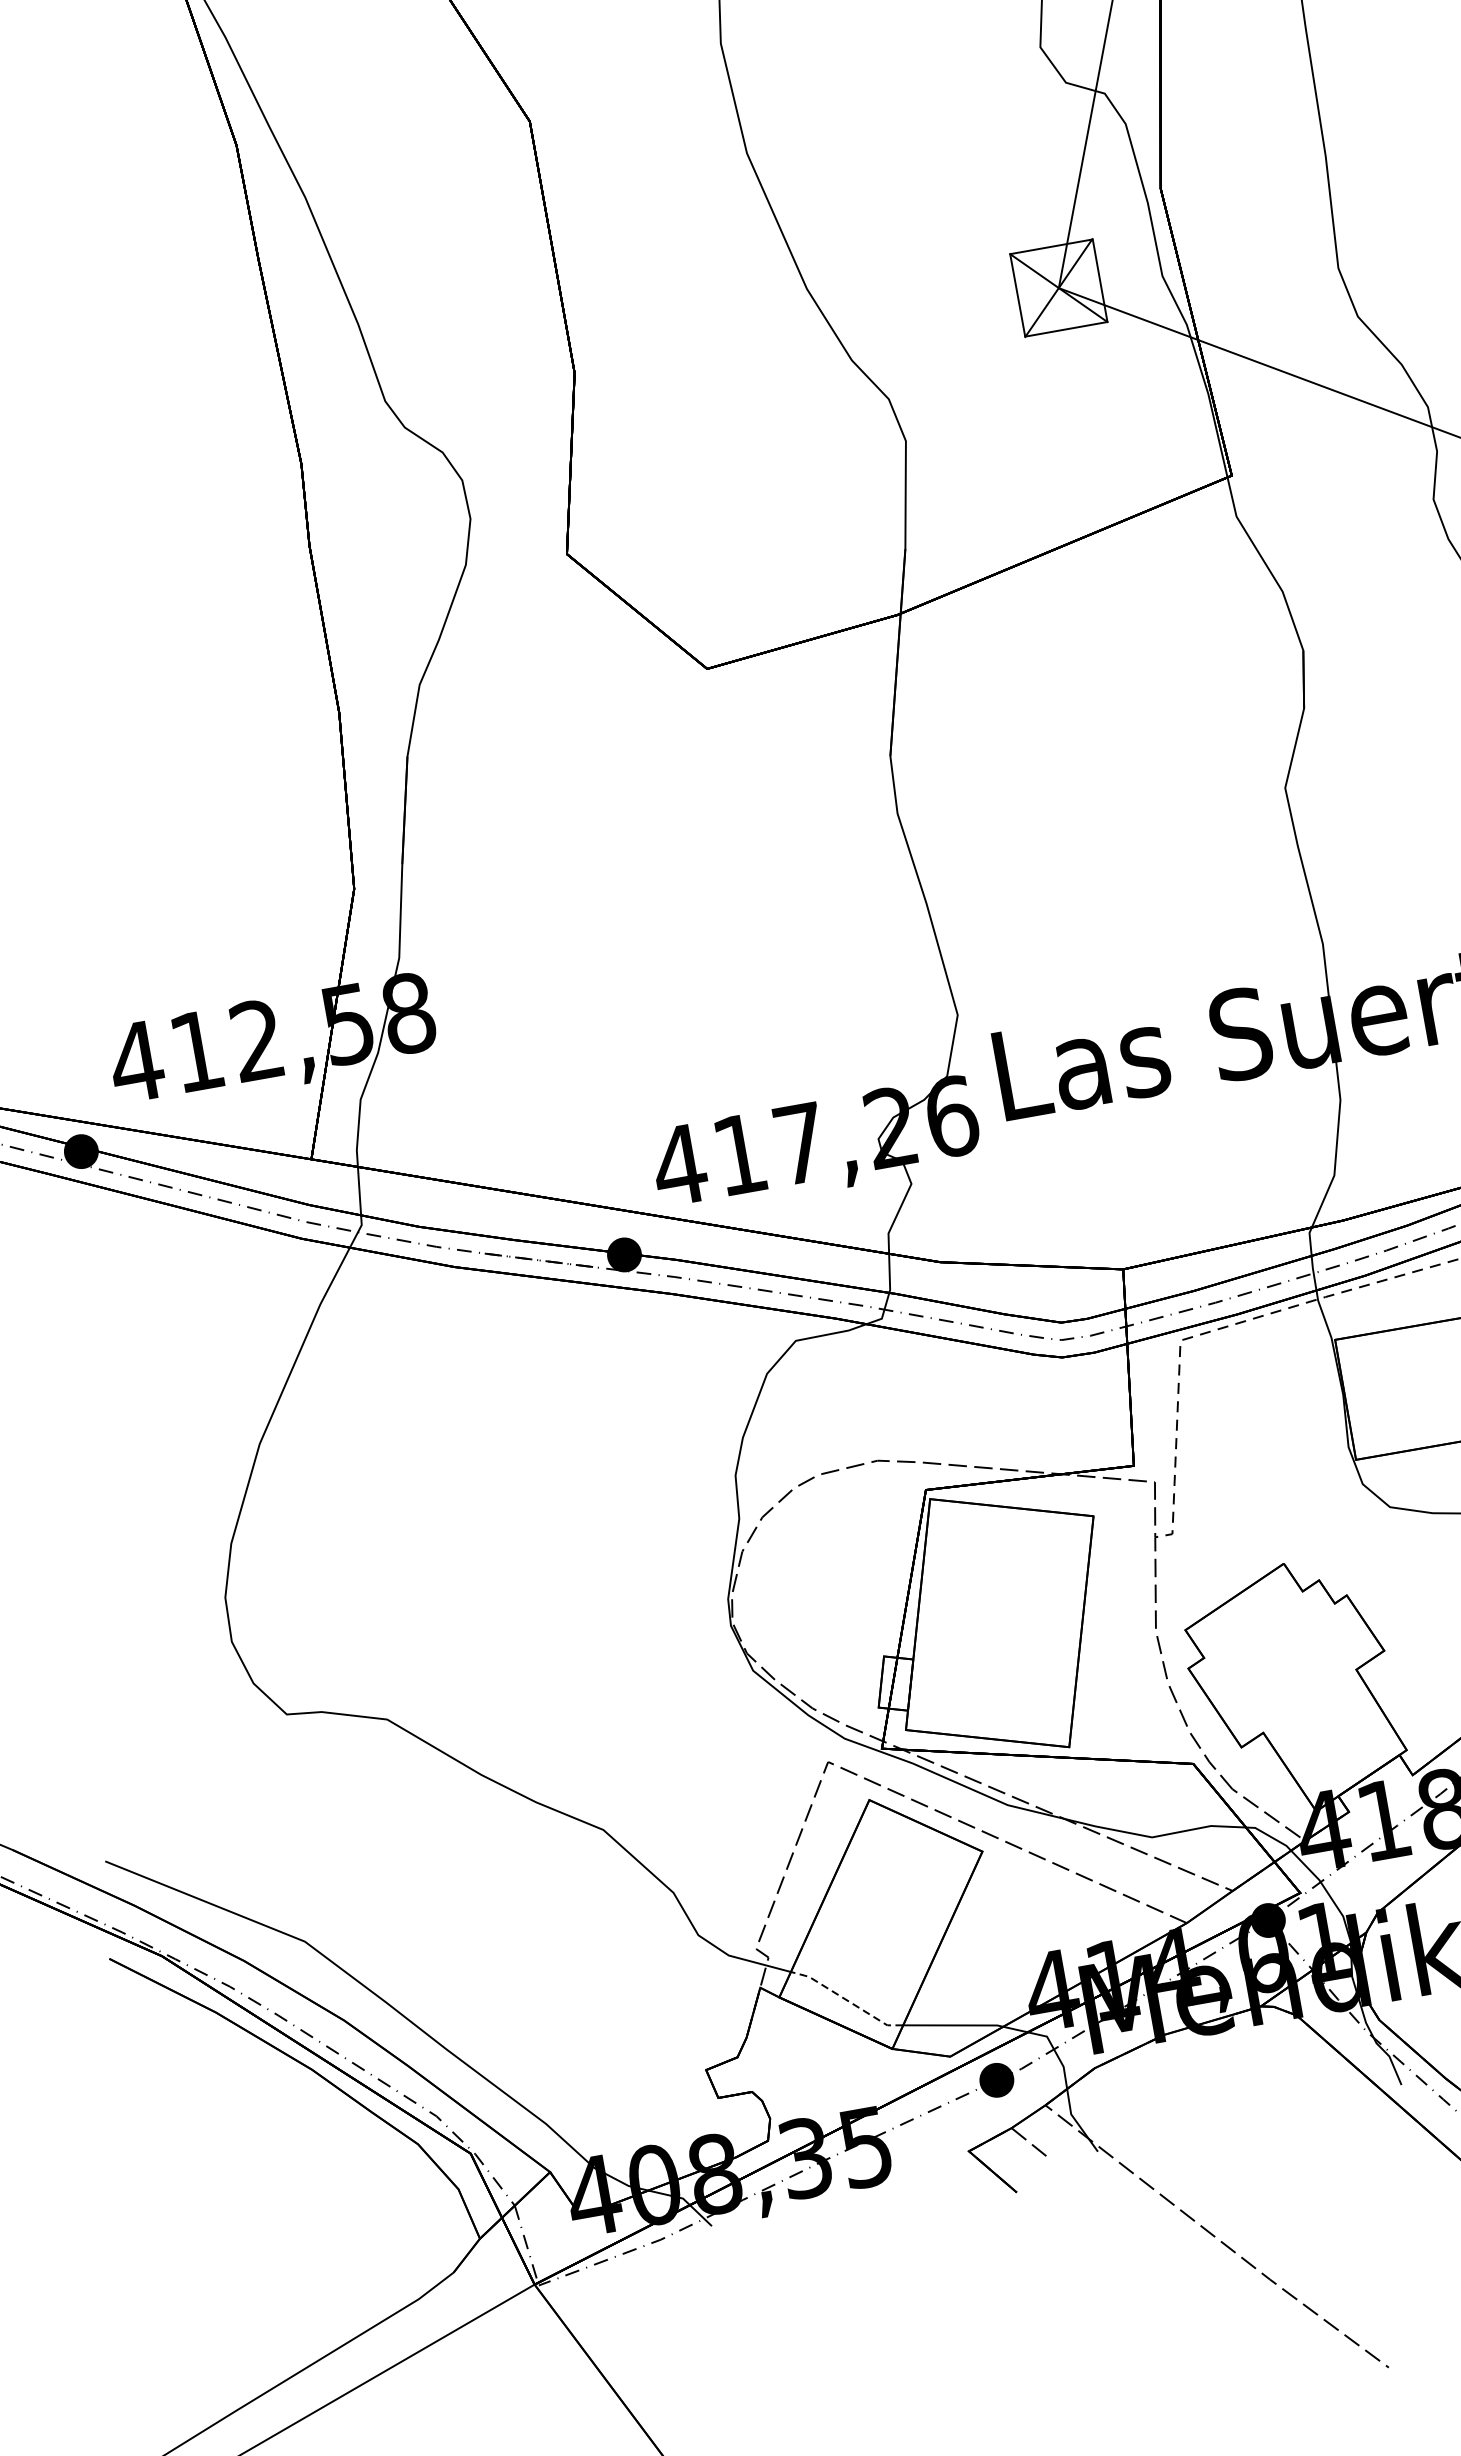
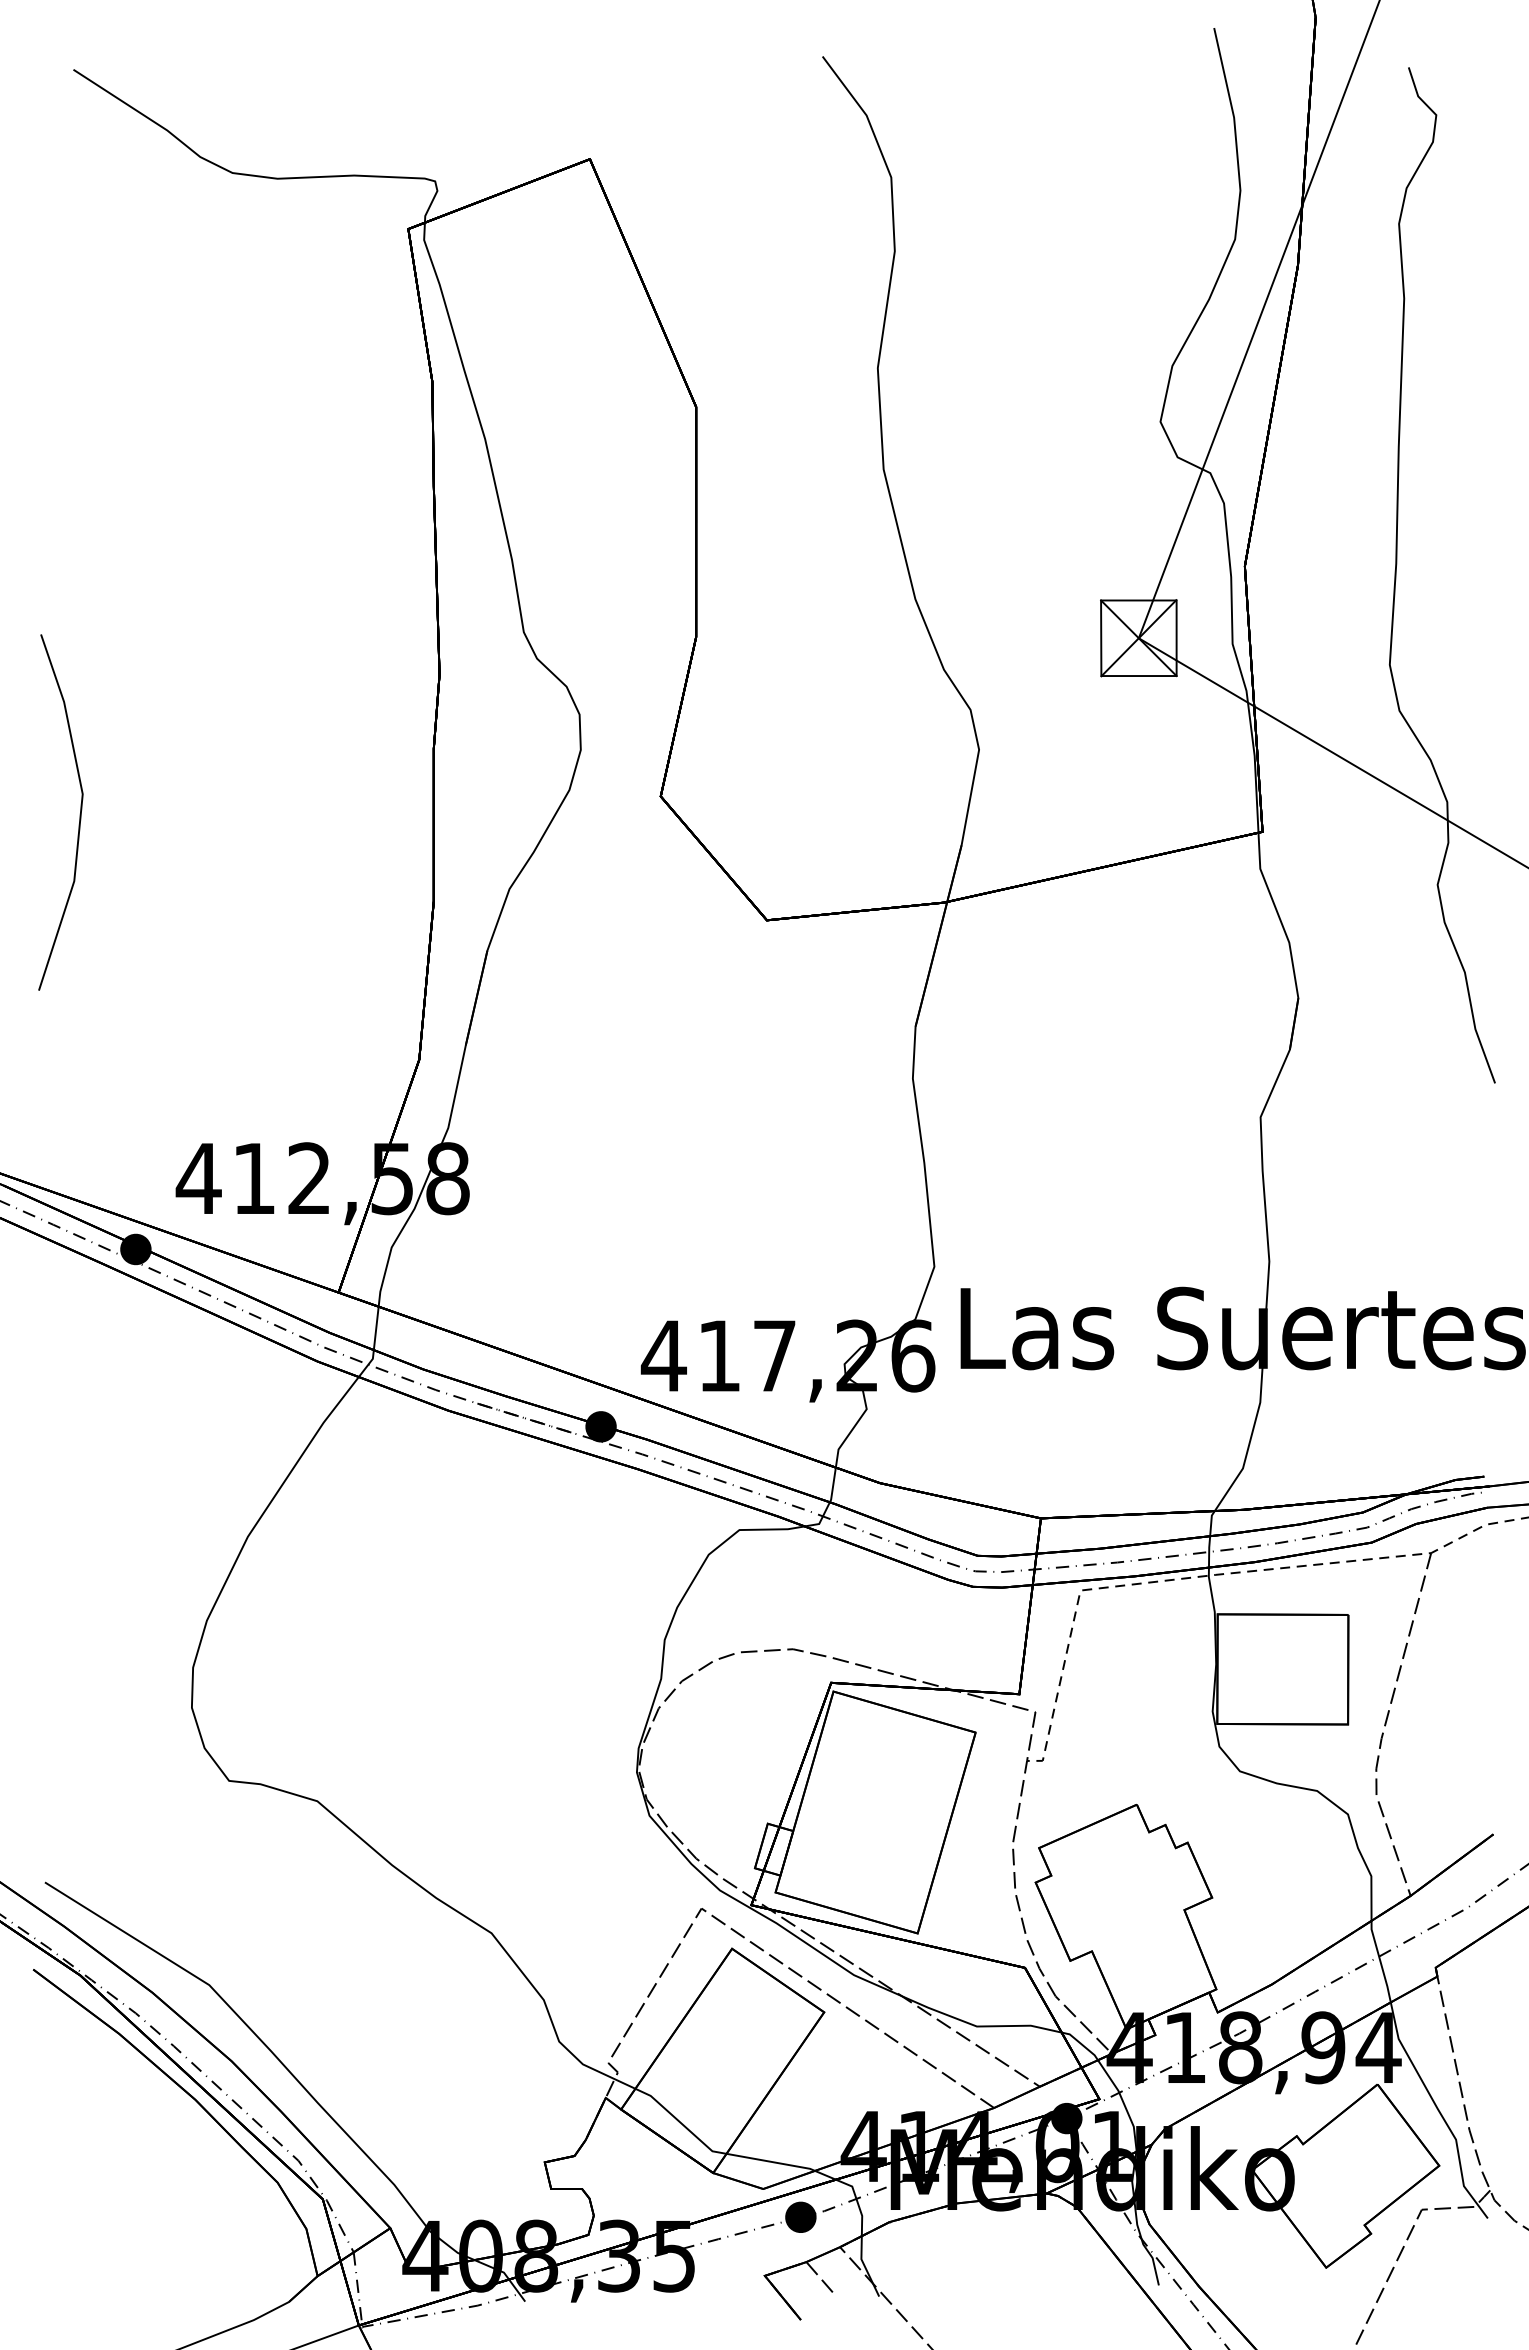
line: (846, 2000) -> (680, 2122), dashed -> solid

